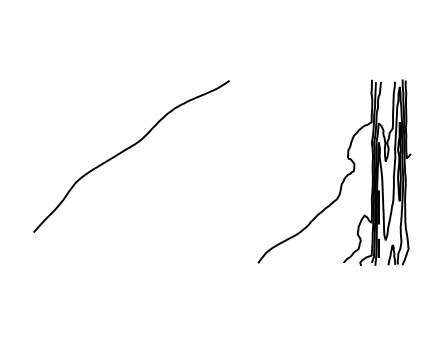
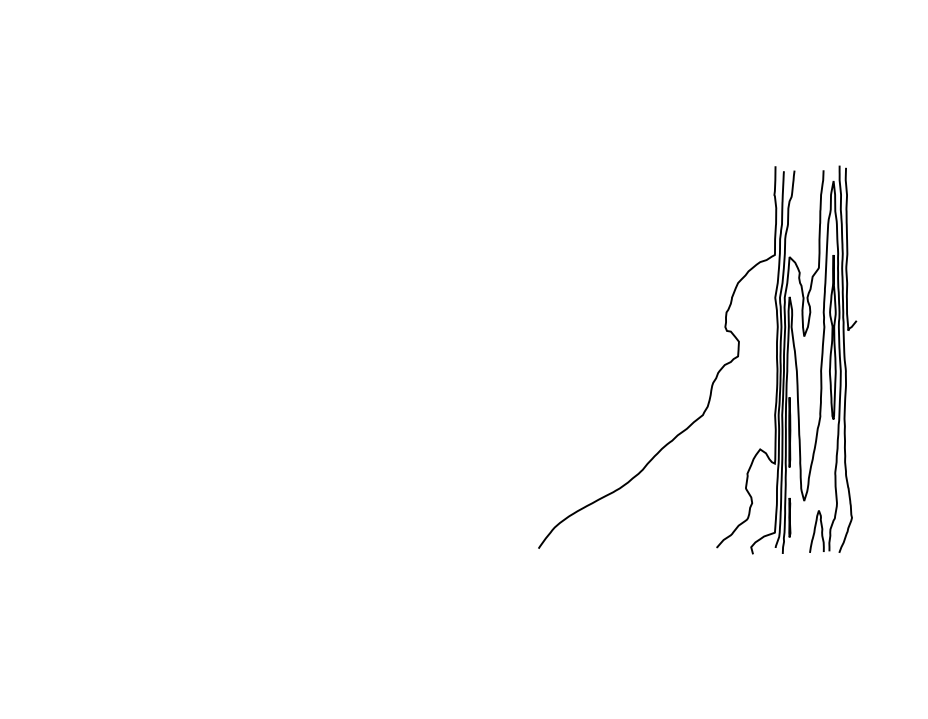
curve: (128, 149) -> (268, 311), removed

